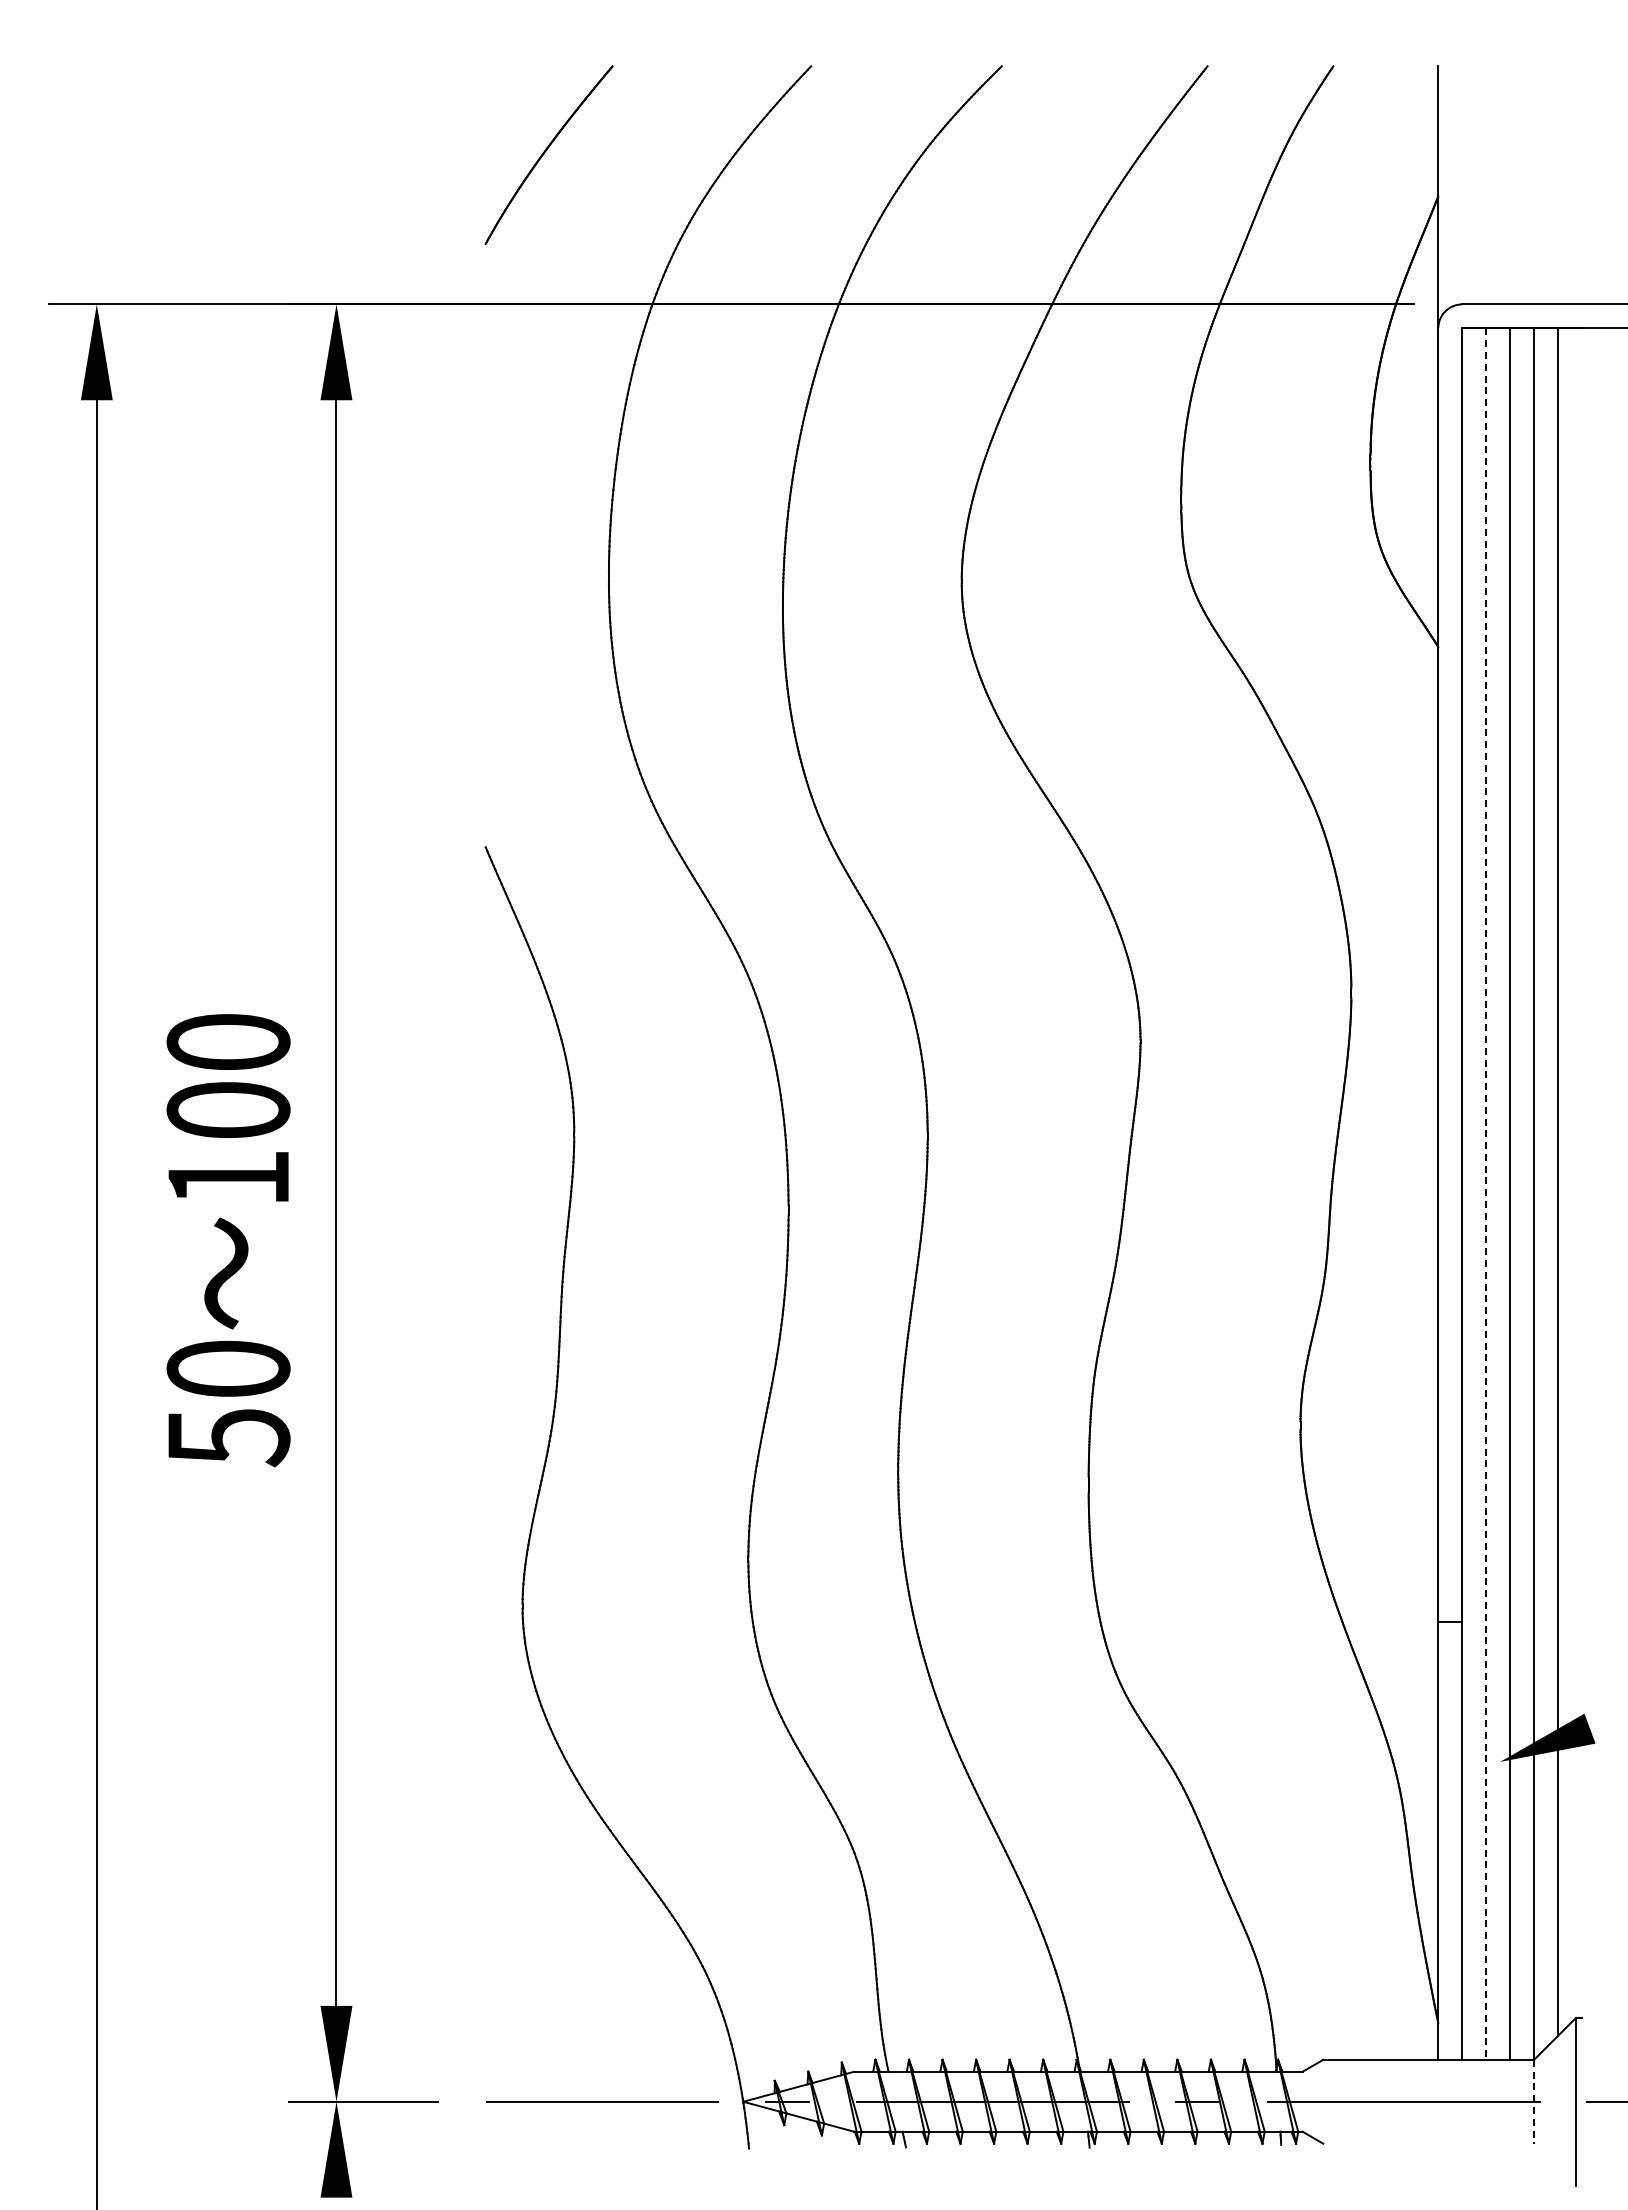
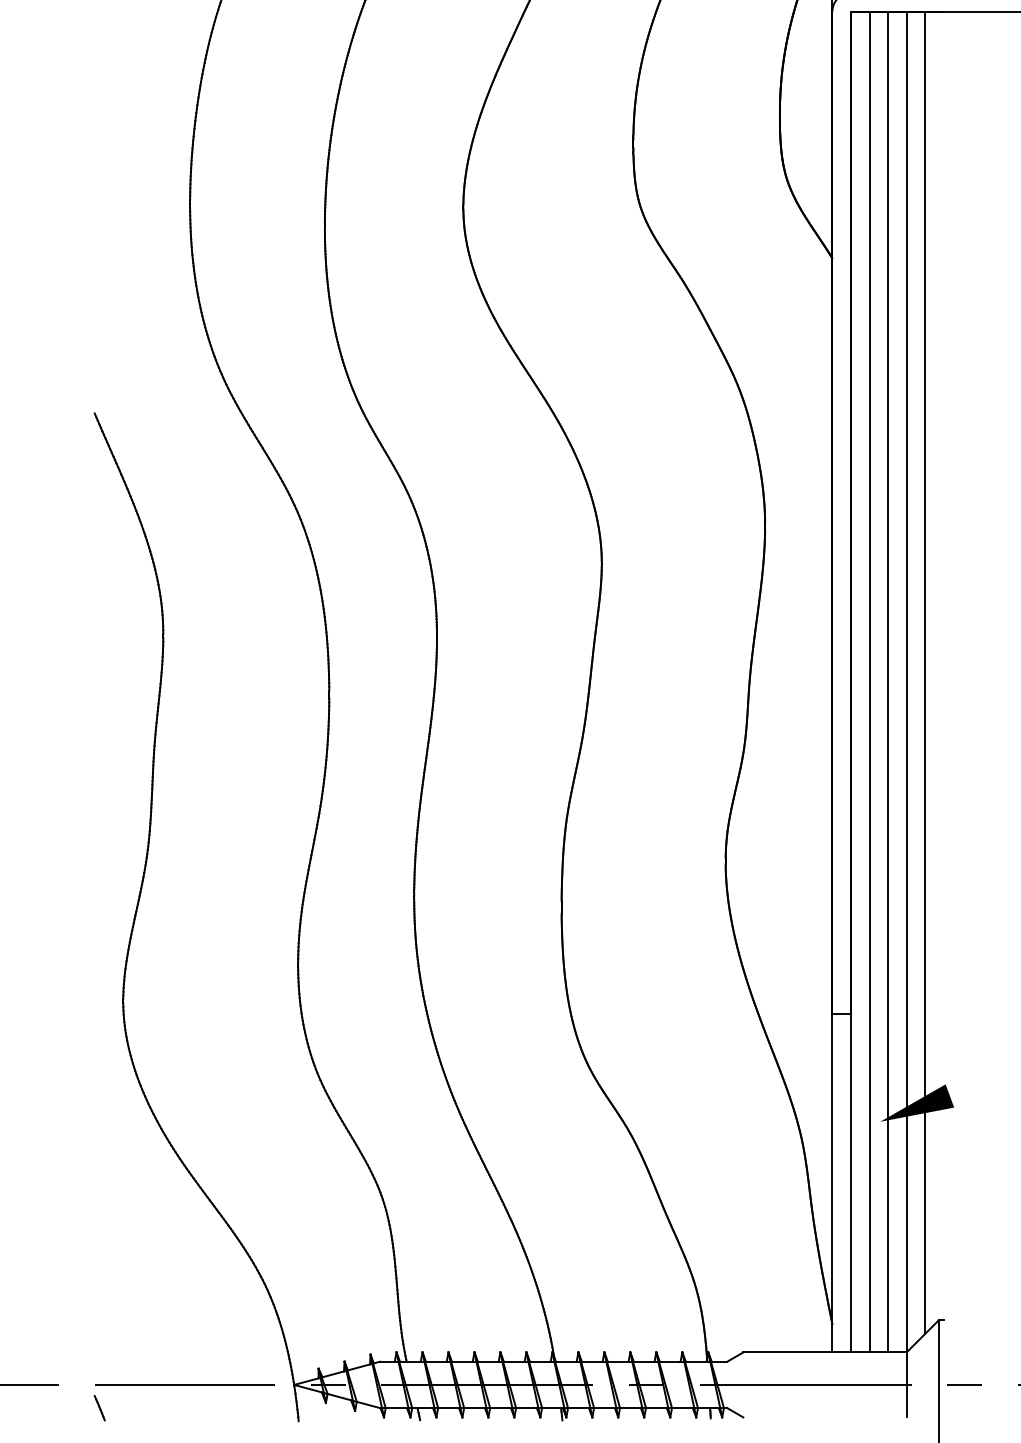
line: (1486, 1194) -> (869, 682), dashed -> solid
line: (1534, 2101) -> (906, 1384), dashed -> solid
line: (491, 2131) -> (99, 1407), added

